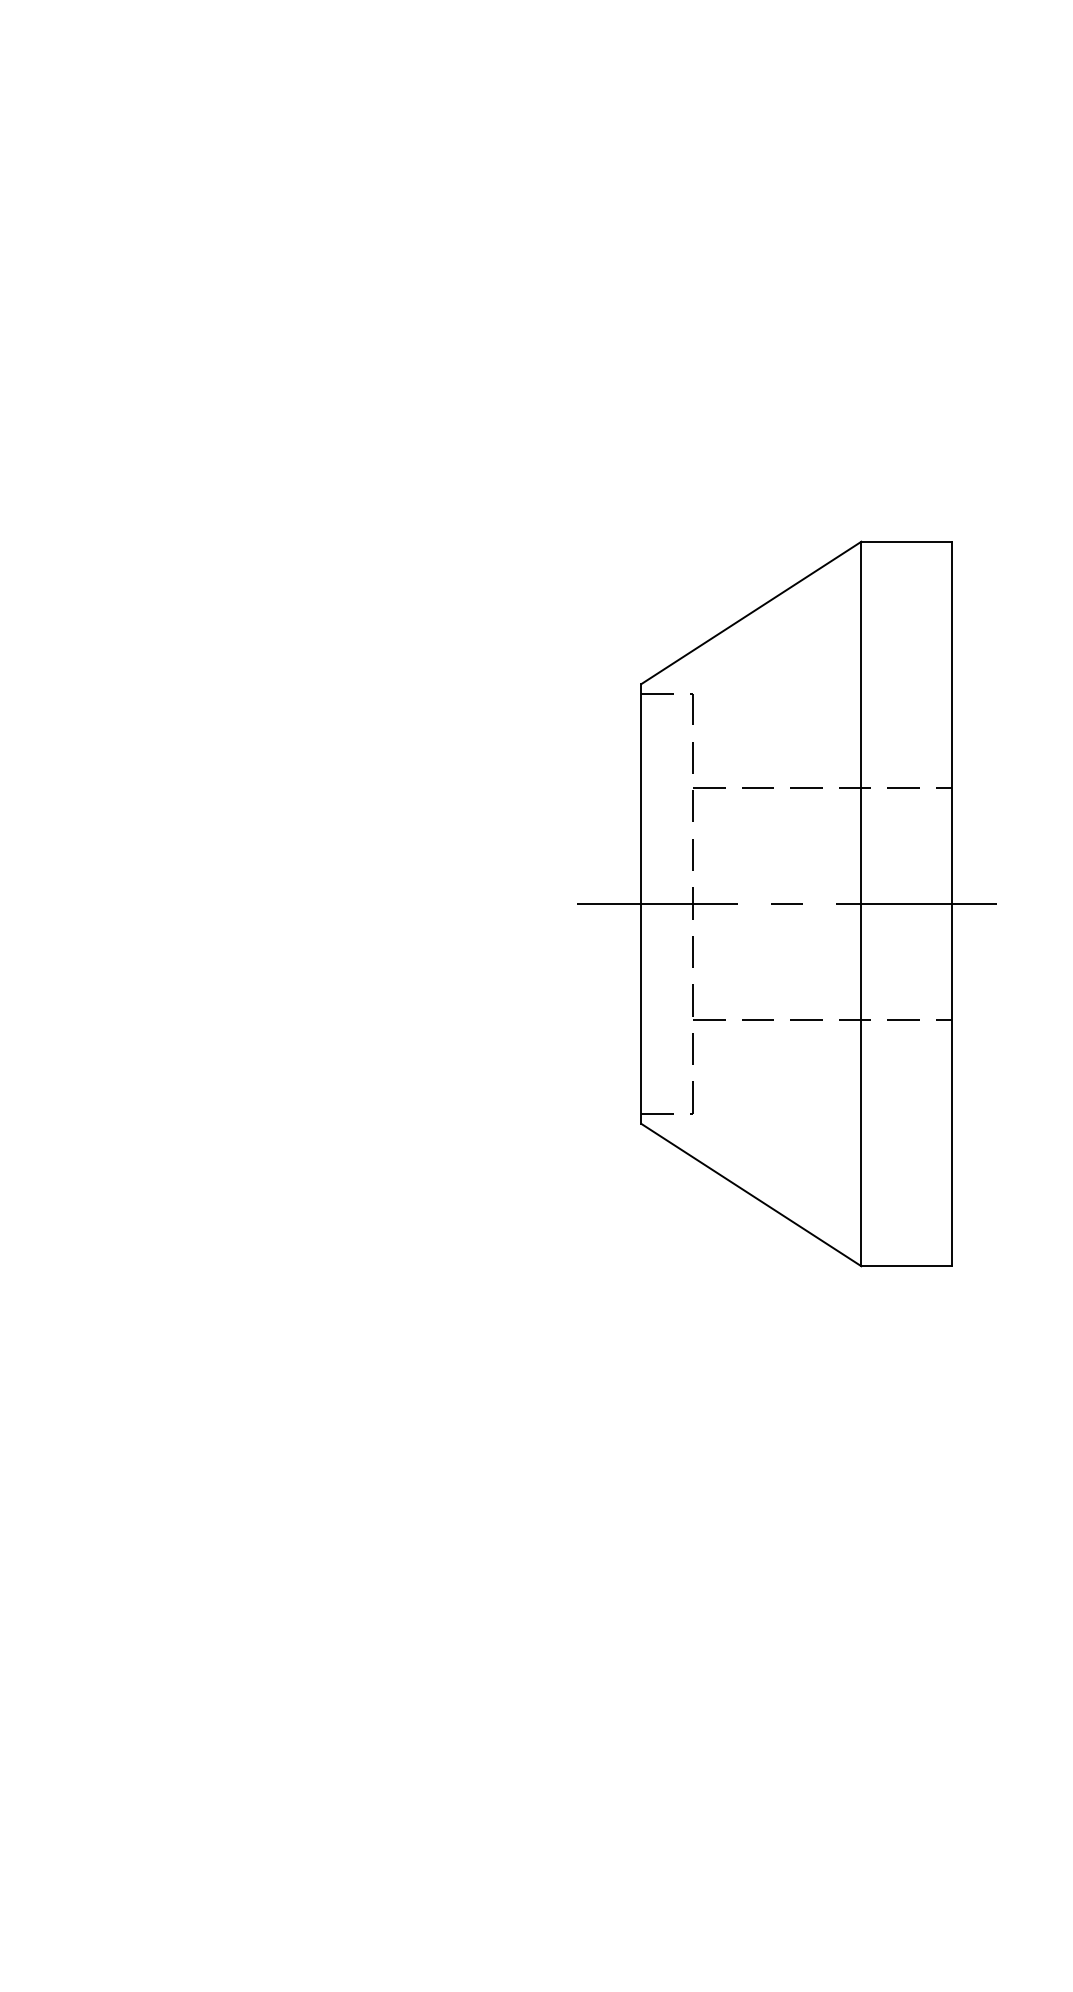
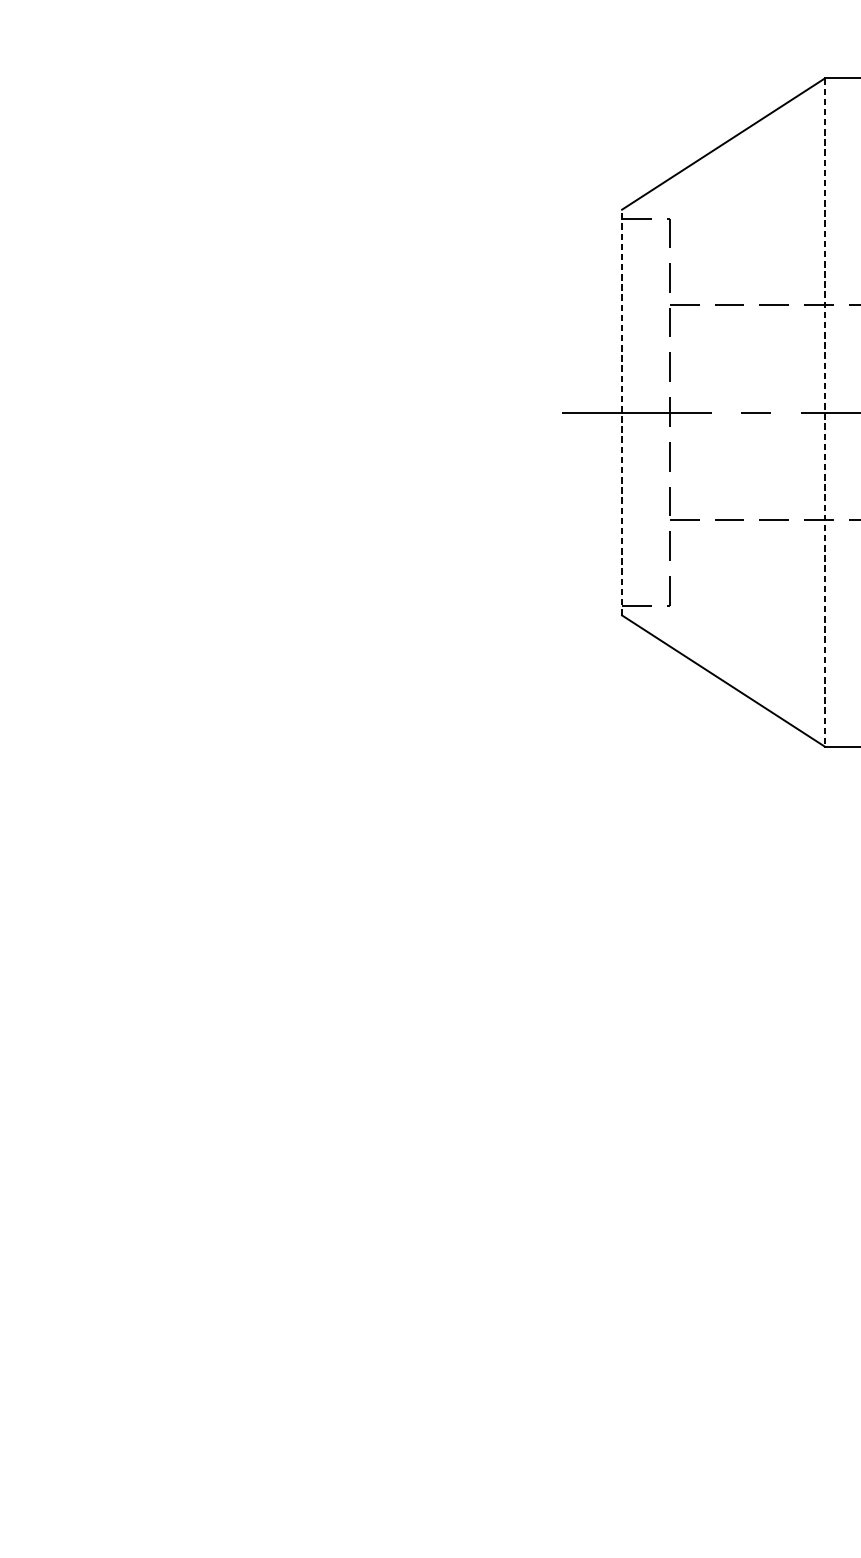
line: (641, 904) -> (622, 413), solid -> dashed
line: (861, 904) -> (825, 413), solid -> dashed

